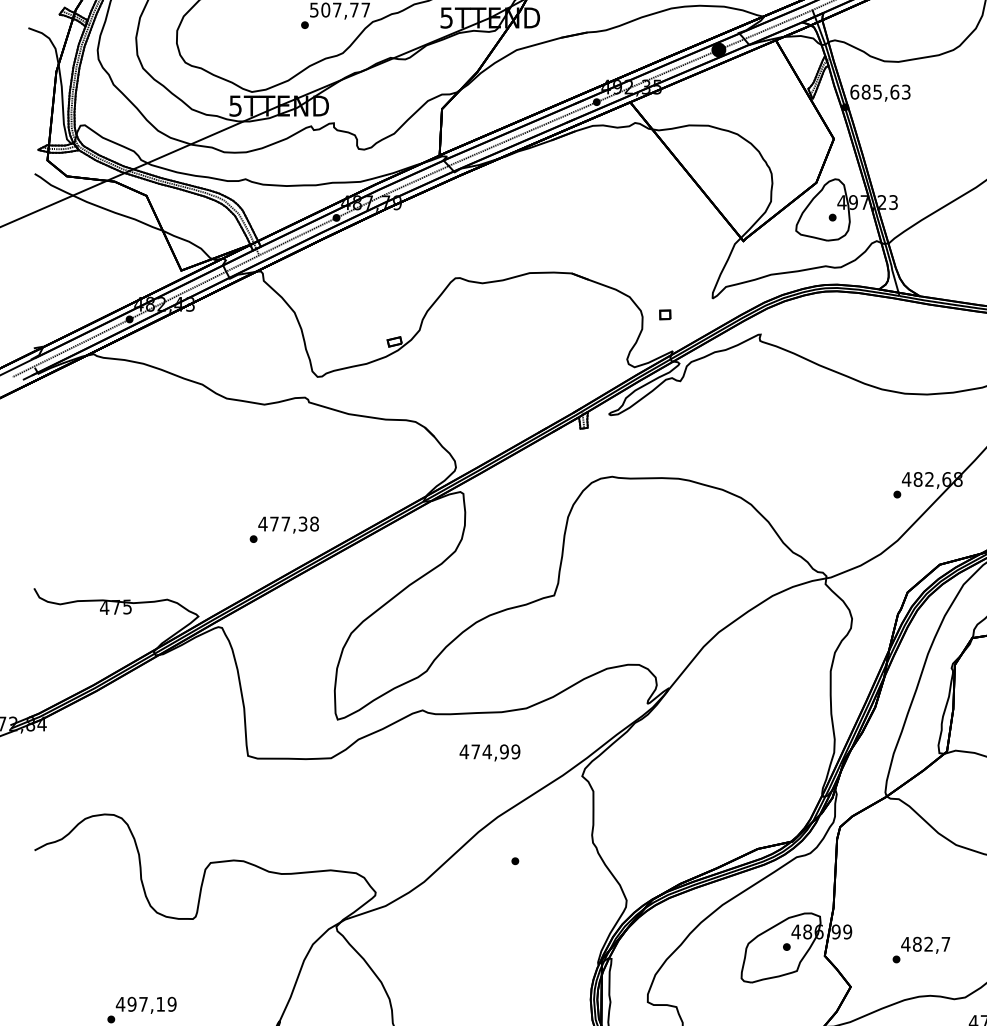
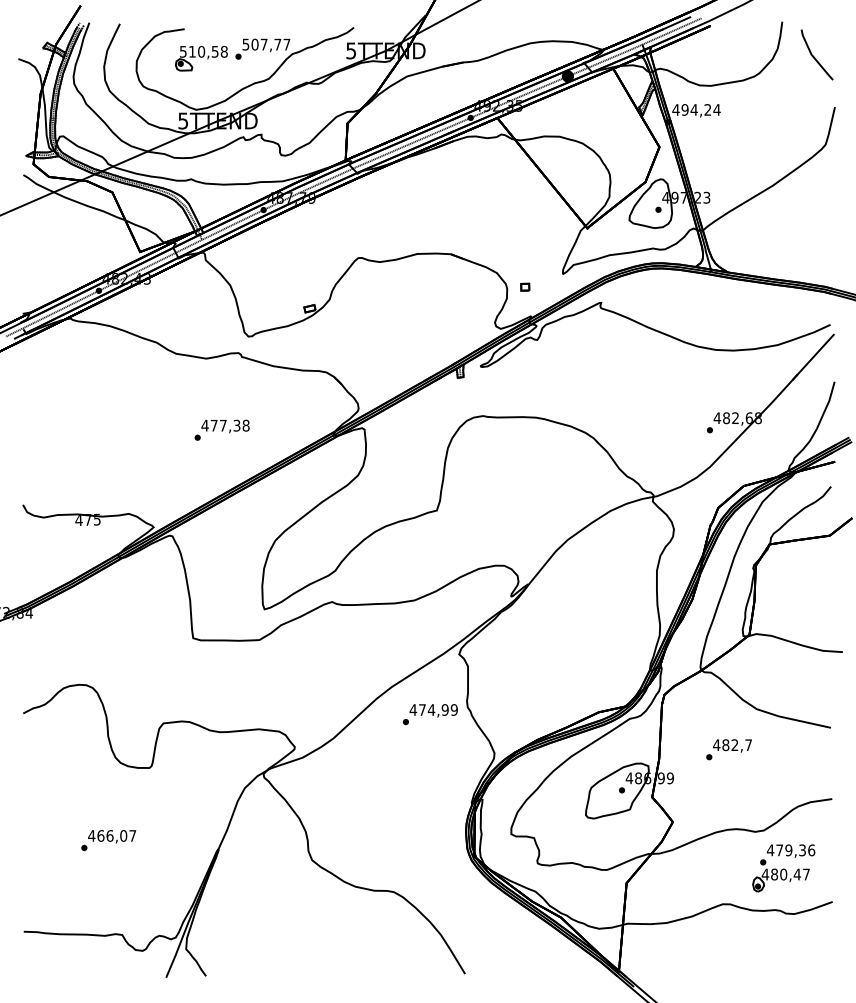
part: (258, 27) -> (201, 58), added
text: (880, 91) -> (696, 109), 685,63 -> 494,24
text: (283, 528) -> (221, 429), moved
text: (489, 752) -> (433, 710), moved
text: (920, 949) -> (728, 749), moved
text: (151, 1003) -> (116, 835), 497,19 -> 466,07

